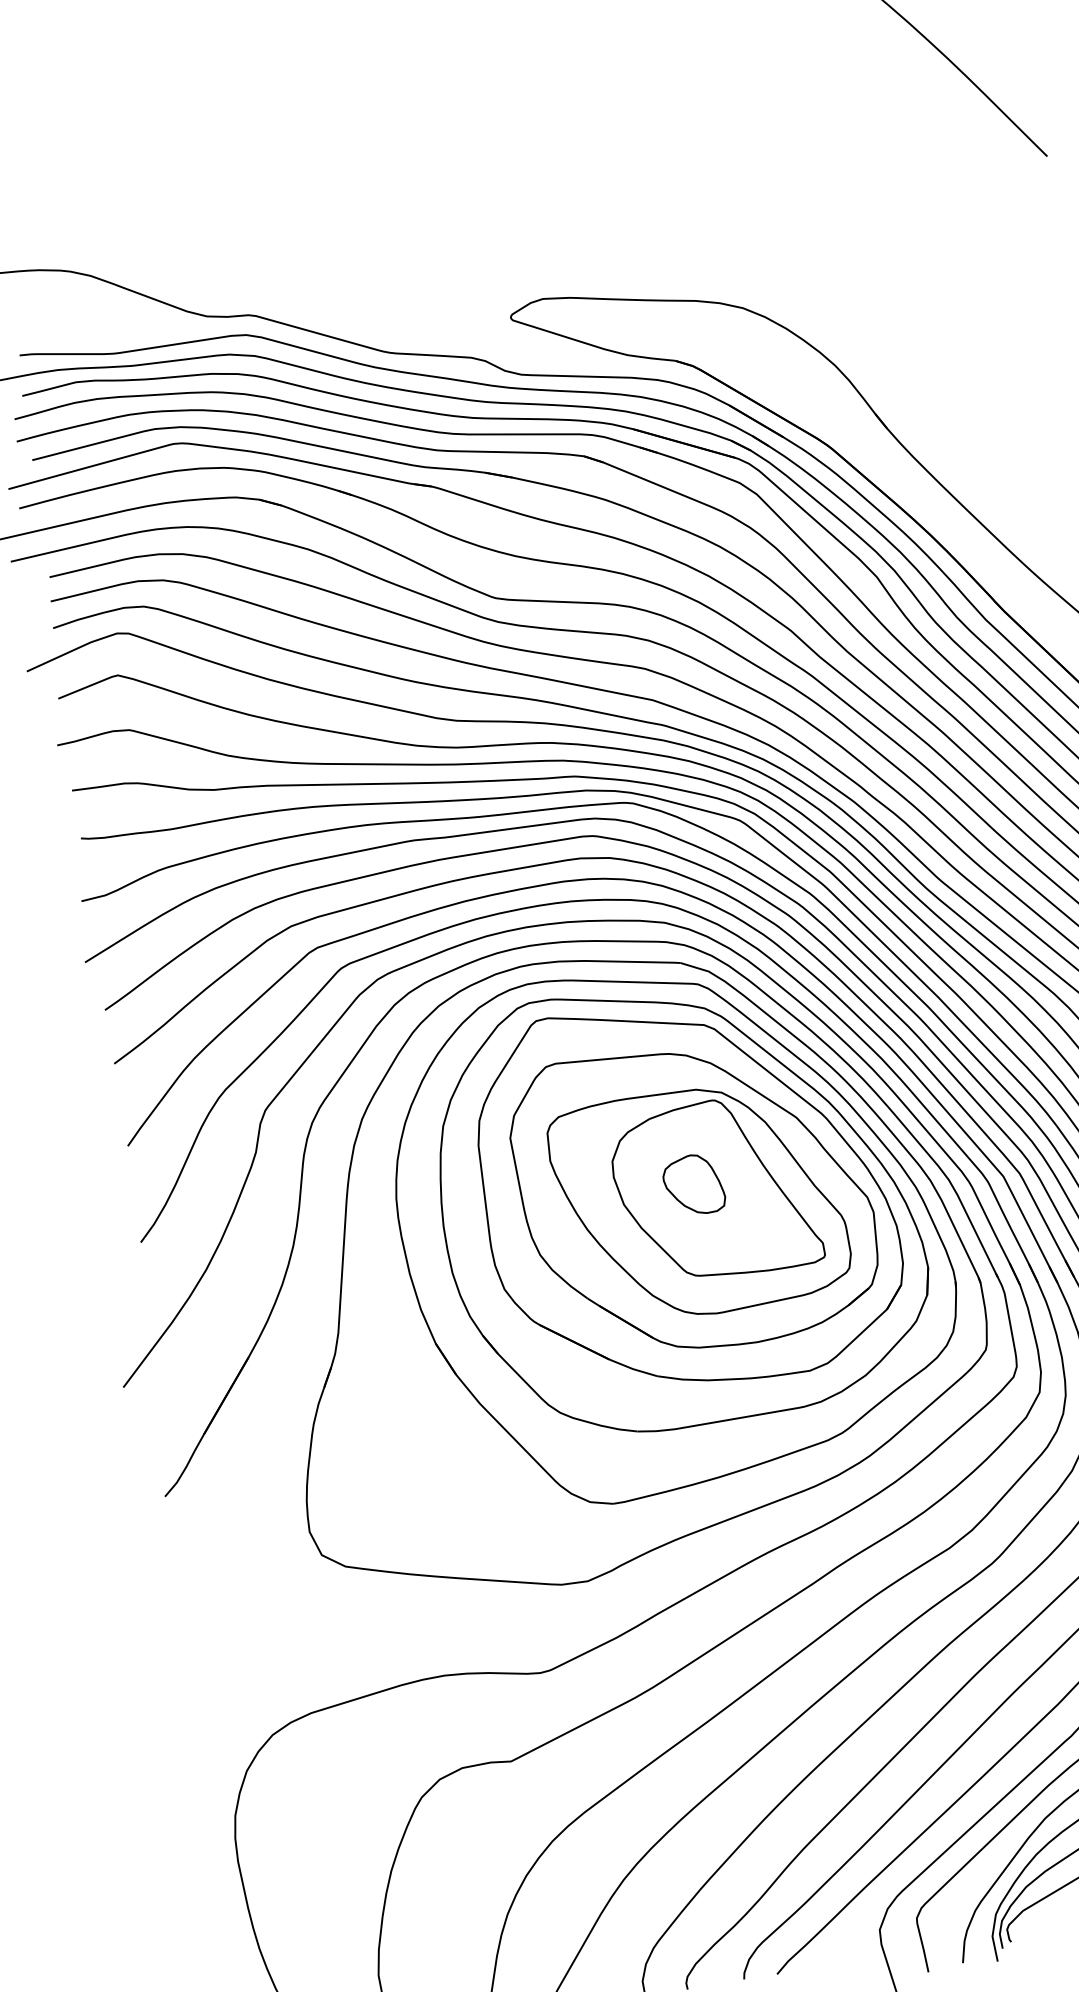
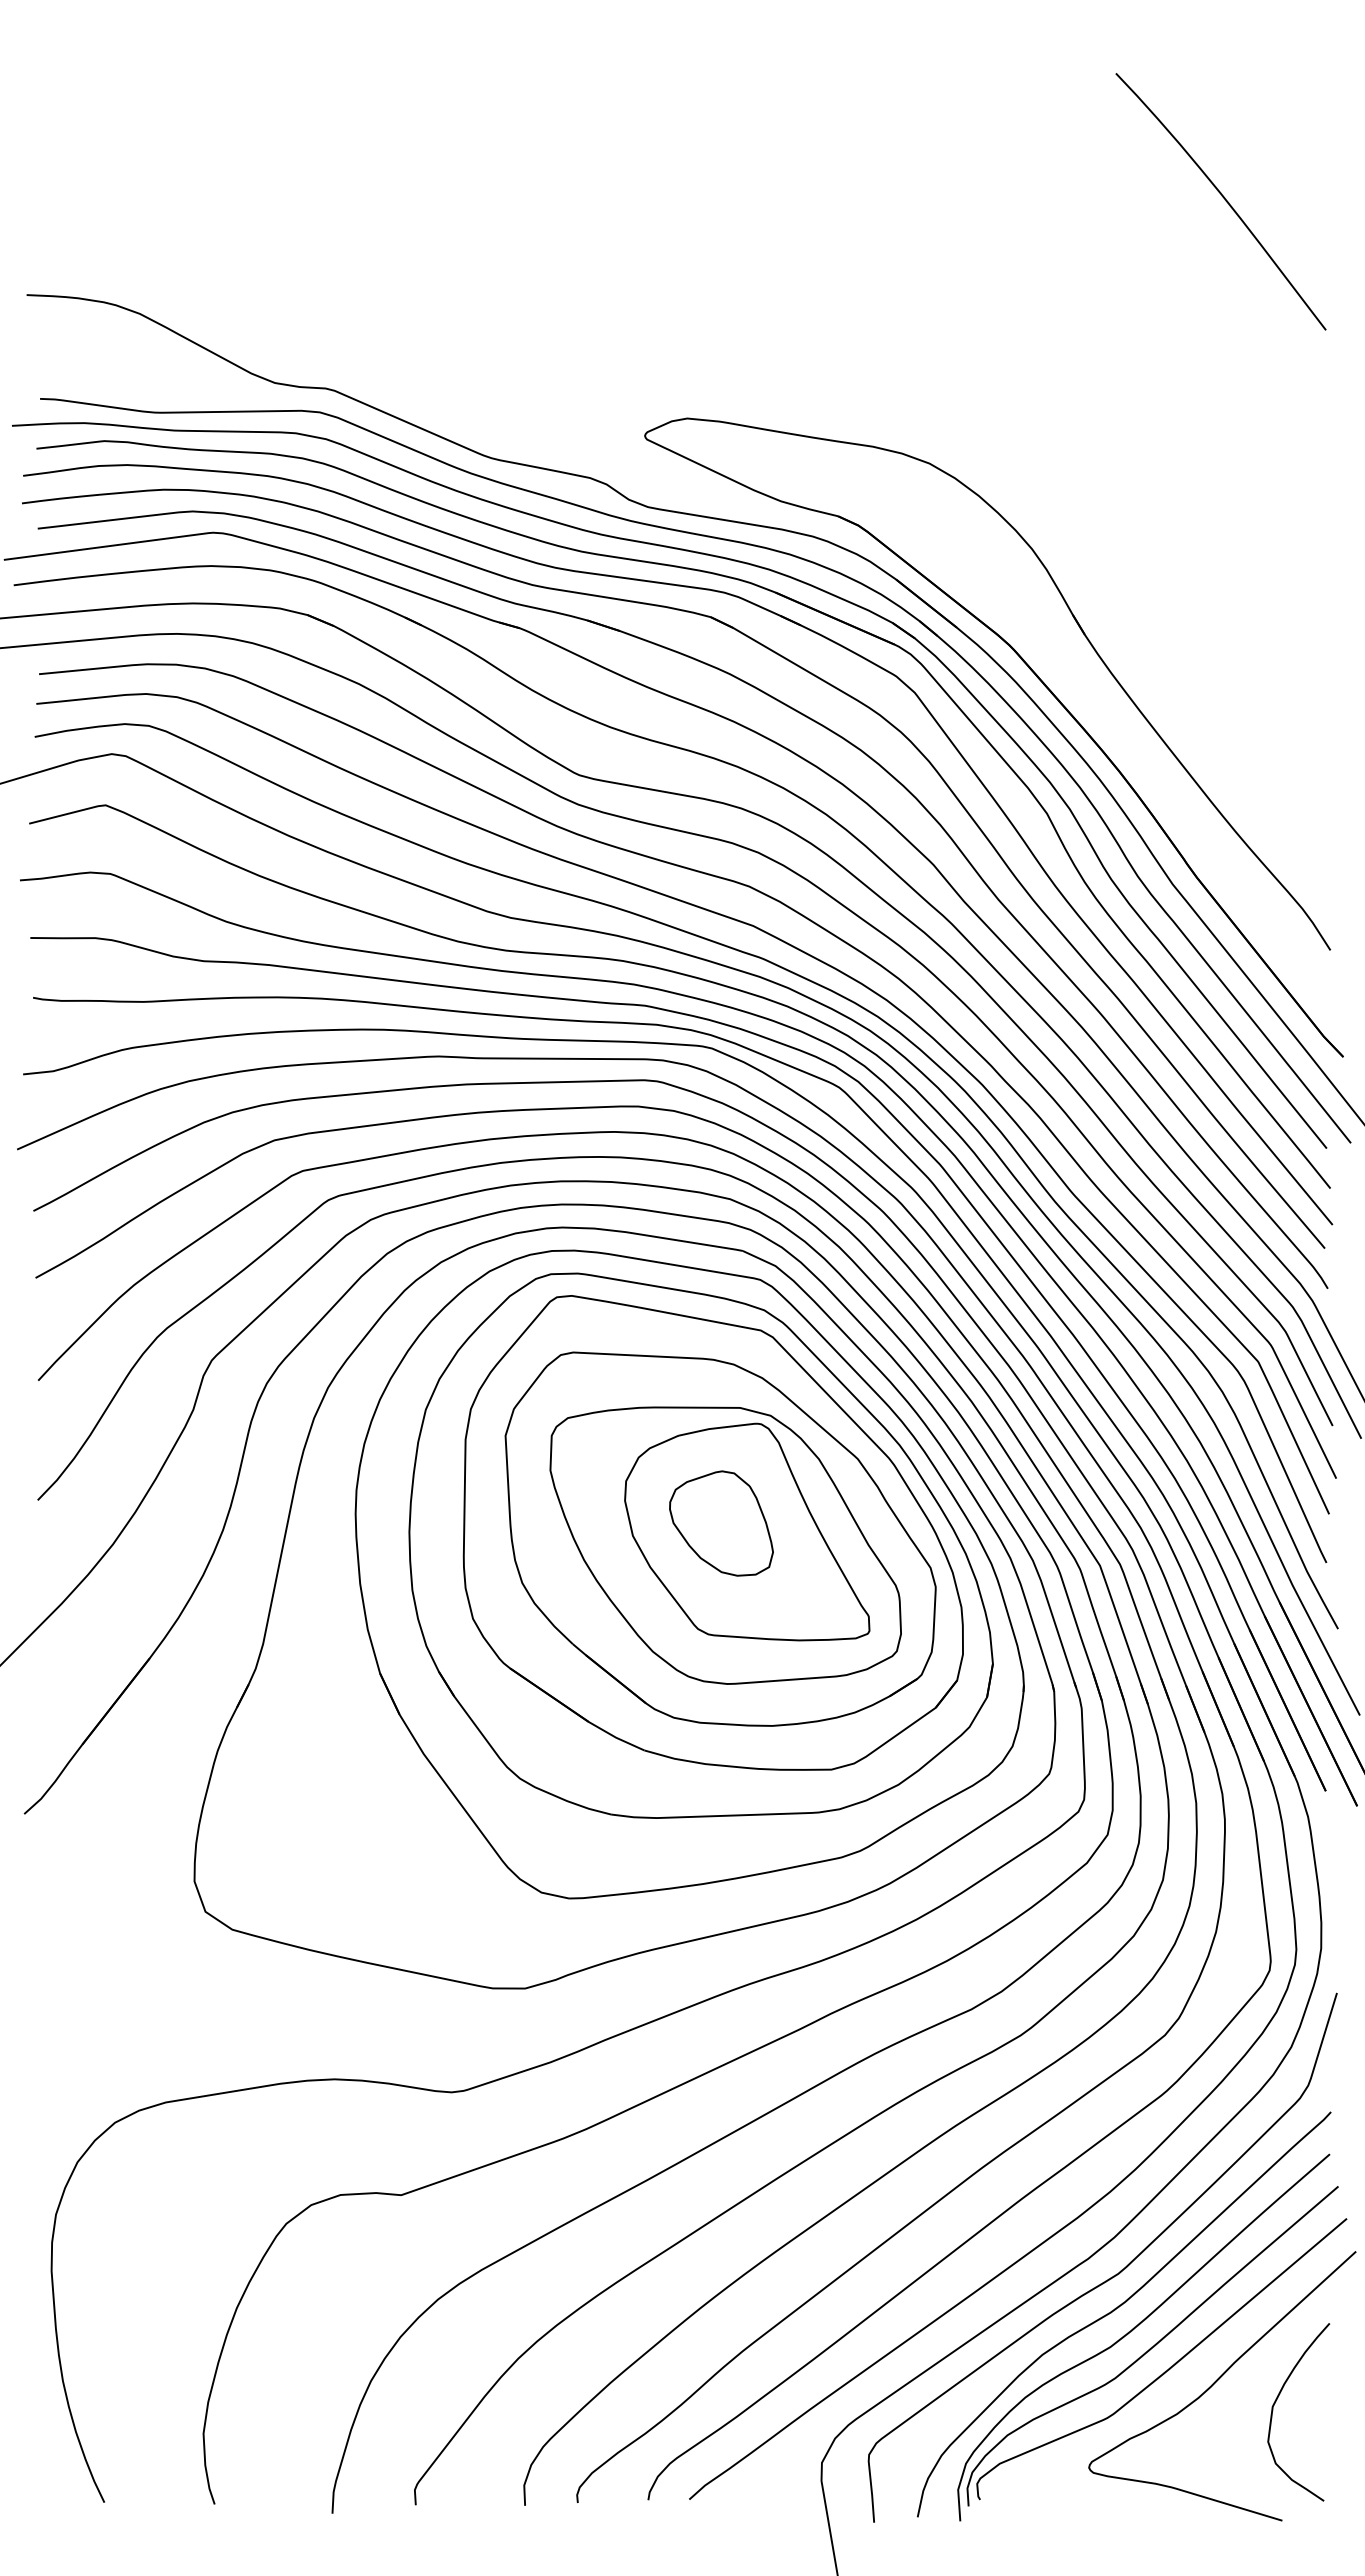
part: (693, 1184) -> (721, 1523), size x1.43

